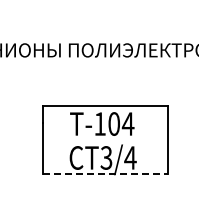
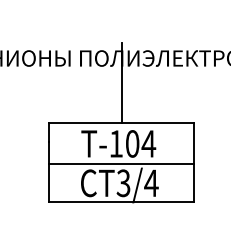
line: (105, 71) -> (122, 82), added
line: (104, 141) -> (121, 164), added
line: (105, 174) -> (122, 202), dashed -> solid

